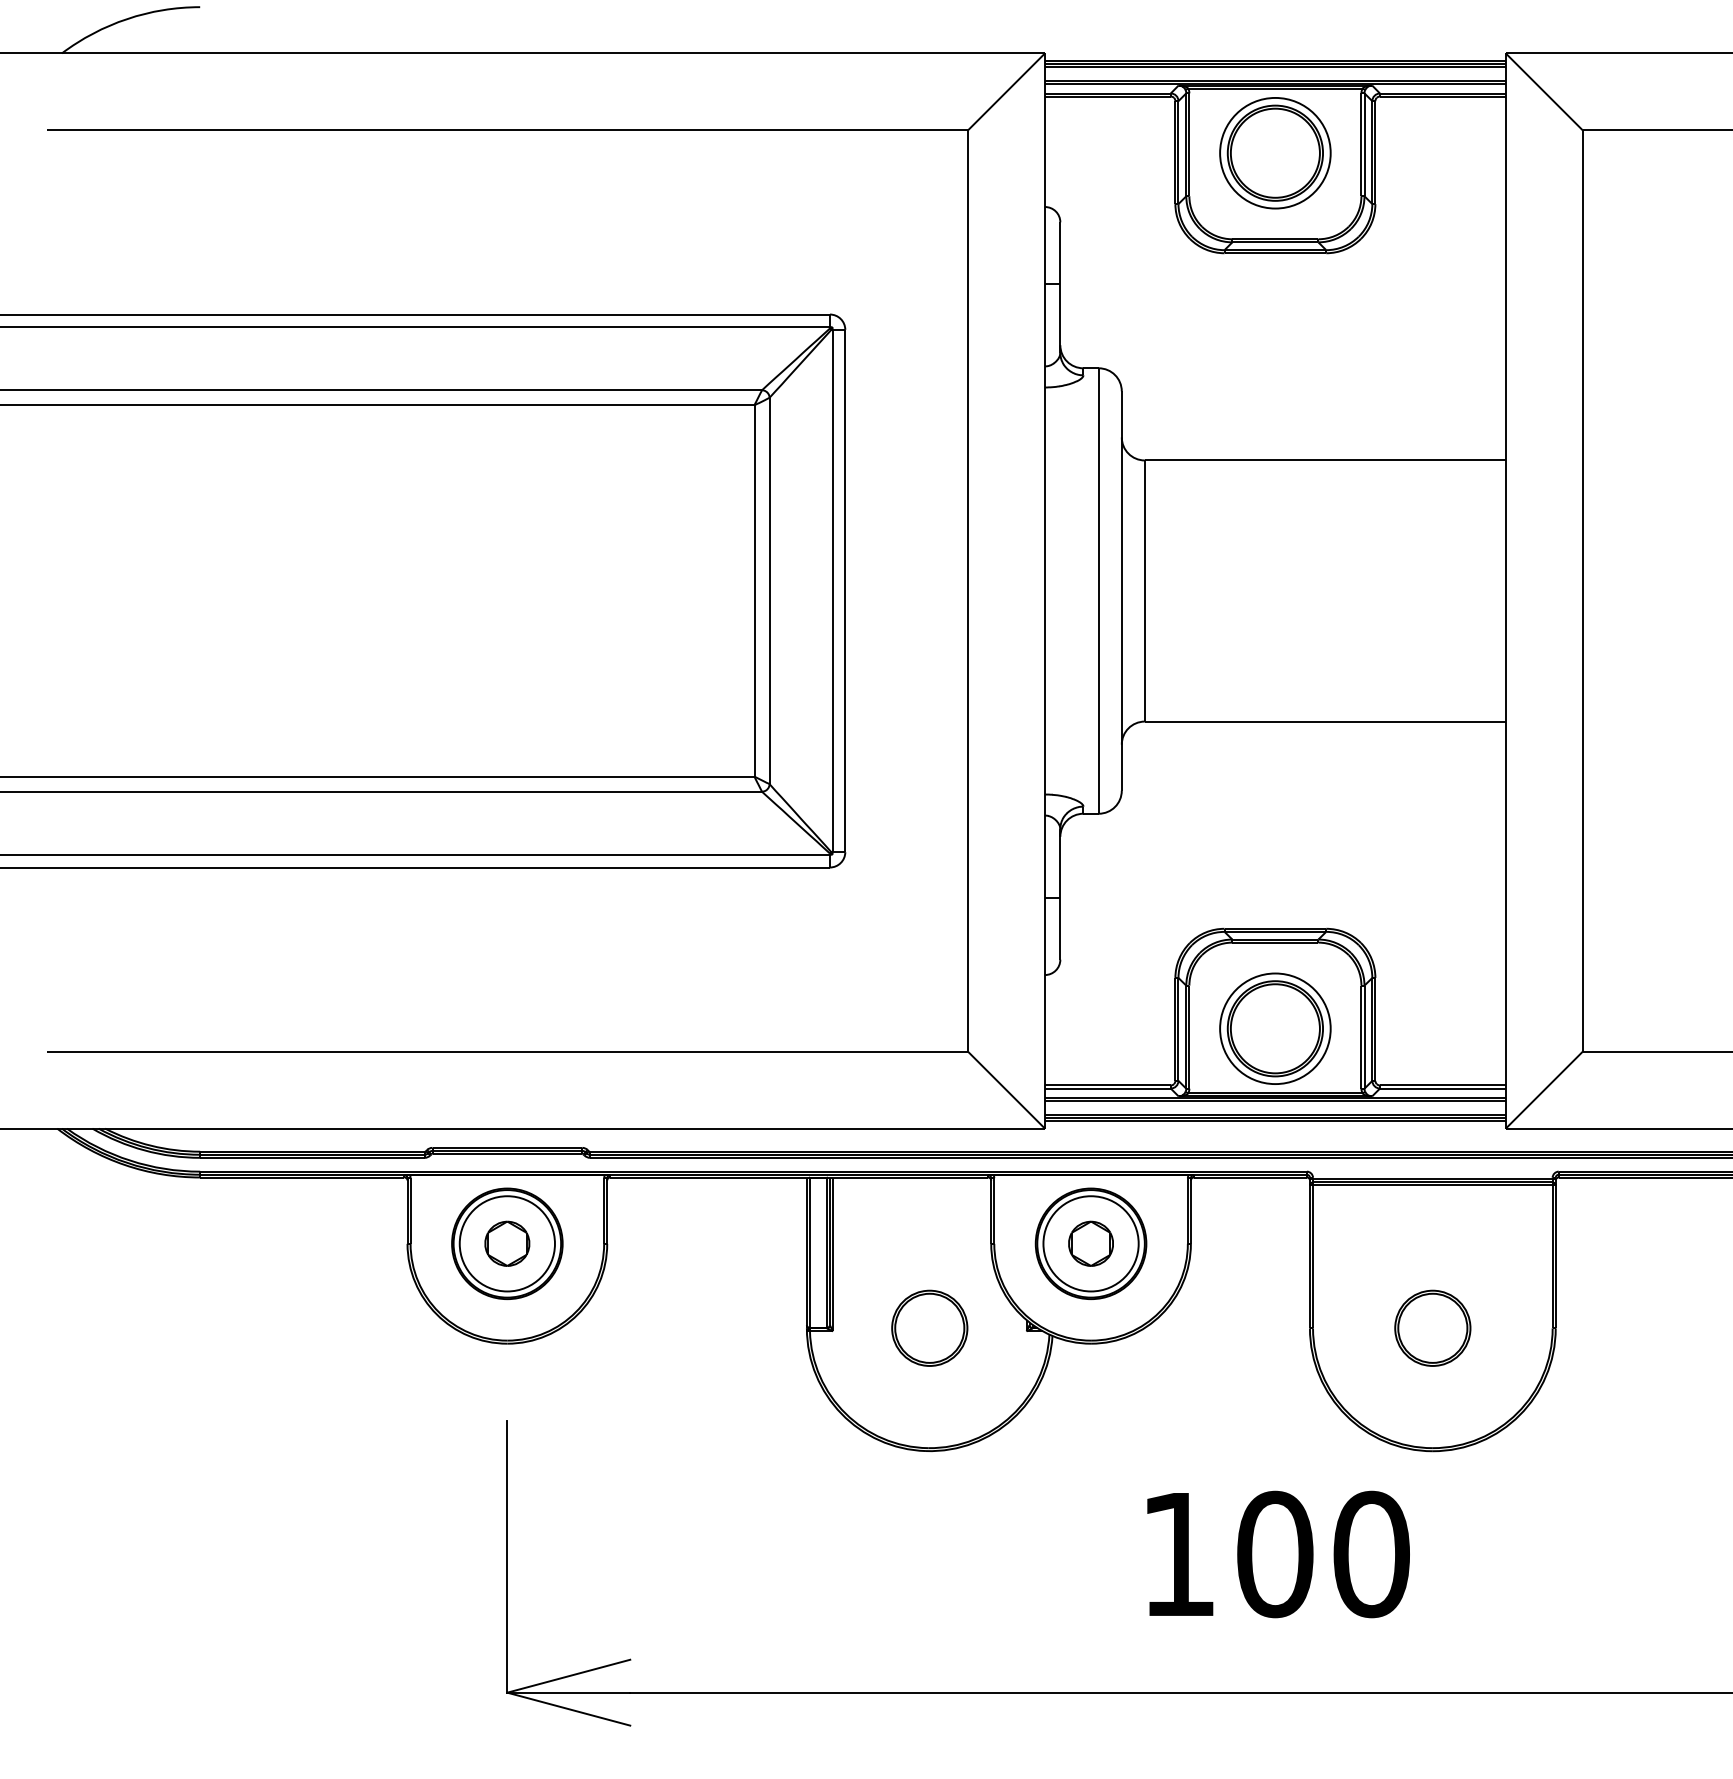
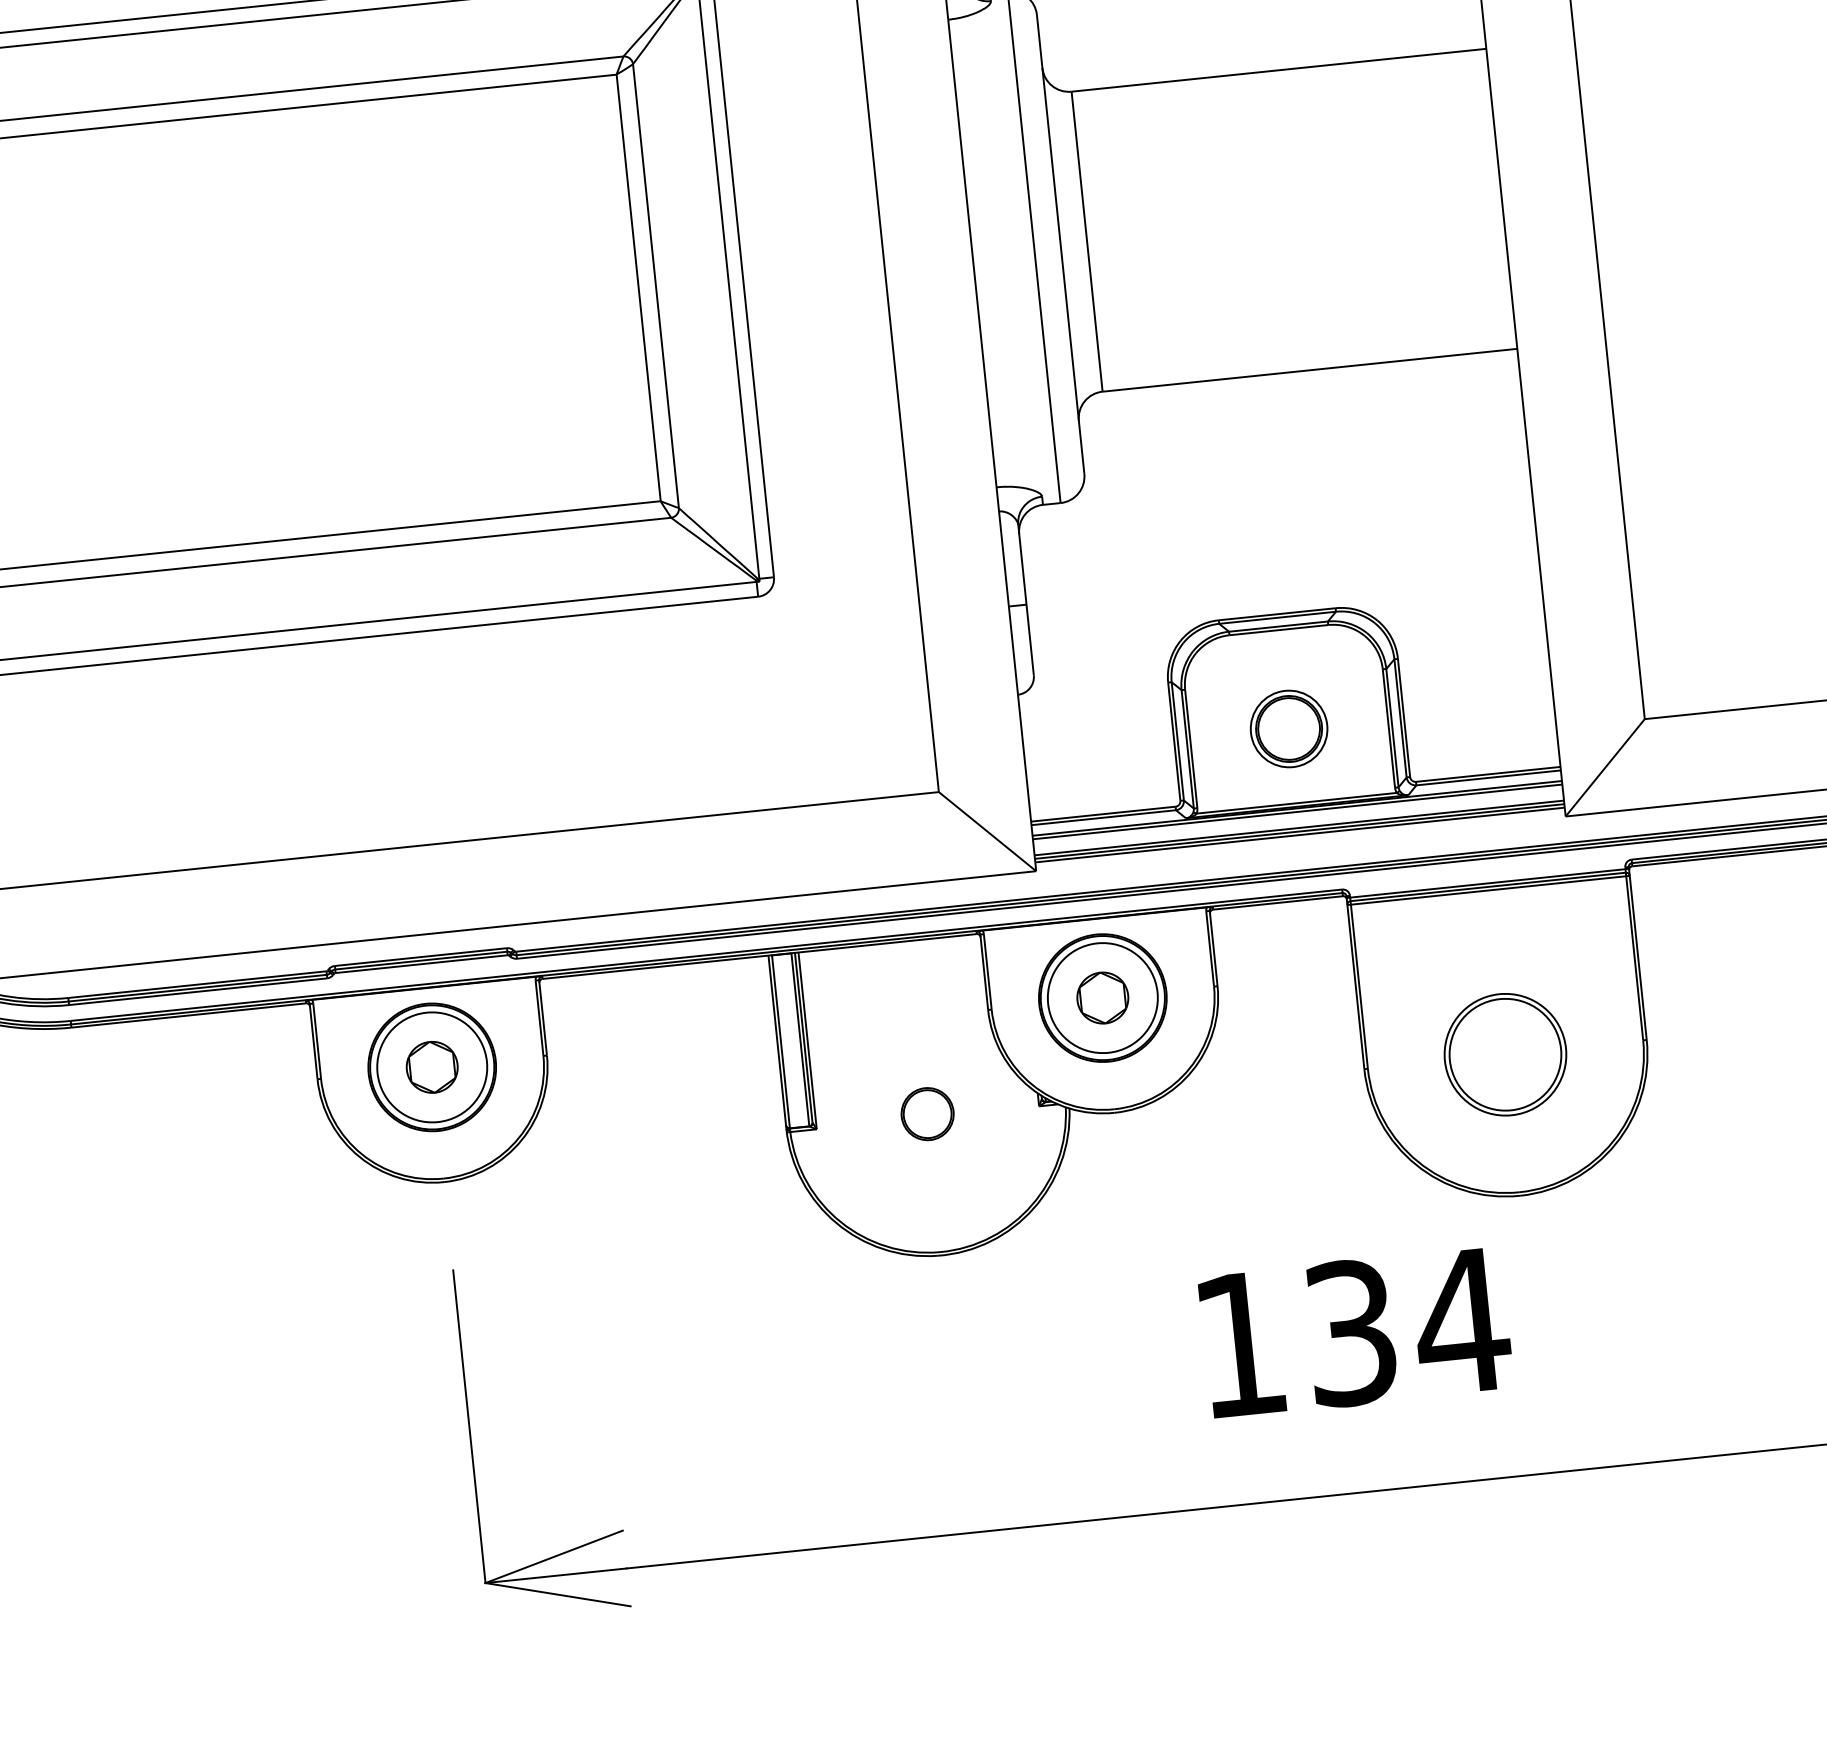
part: (1275, 1028) -> (1289, 728), size x0.6
part: (929, 1327) -> (927, 1113), size x0.6
part: (1432, 1327) -> (1505, 1053), size x1.4
text: (1324, 1554) -> (1407, 1327), 100 -> 134

